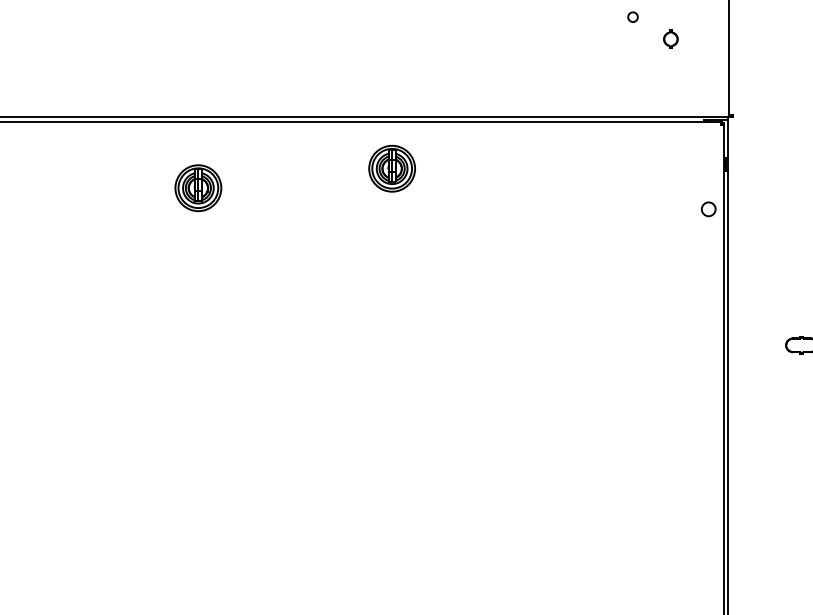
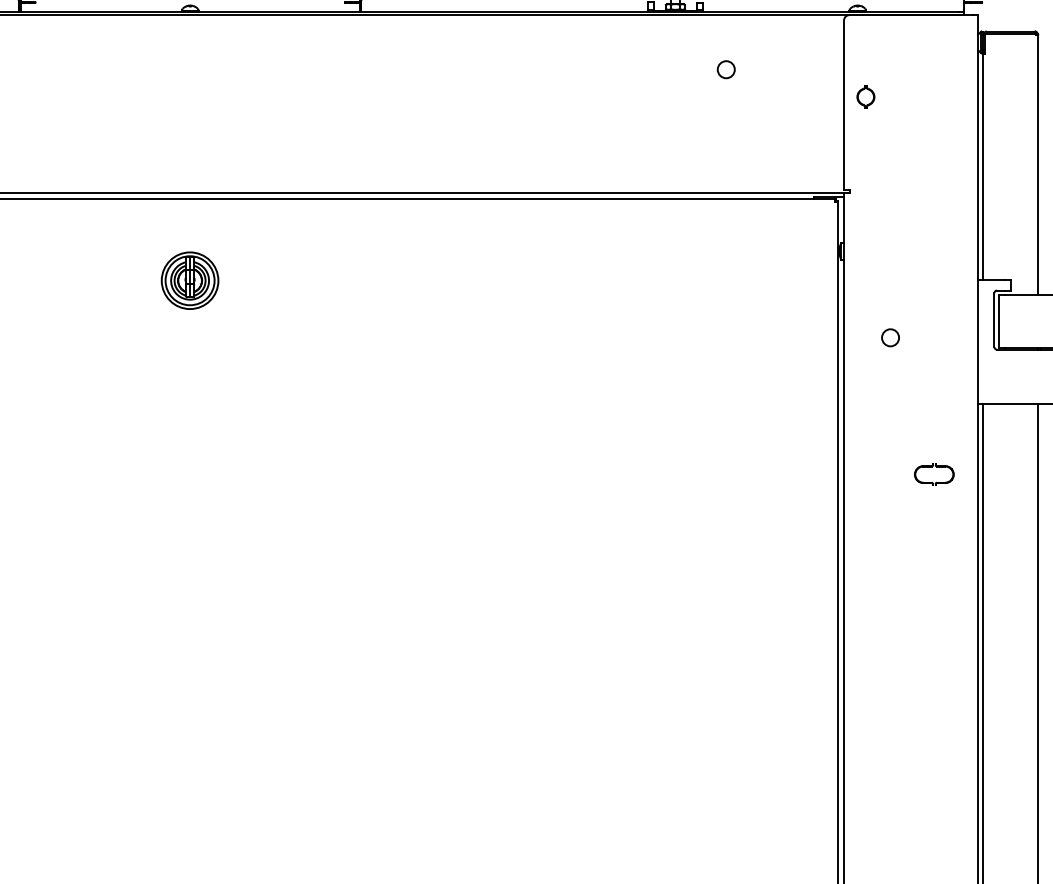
circle: (632, 16) -> (725, 69), size x1.43
part: (670, 38) -> (865, 96), moved
part: (391, 168) -> (428, 256), removed
circle: (708, 209) -> (890, 337), moved

